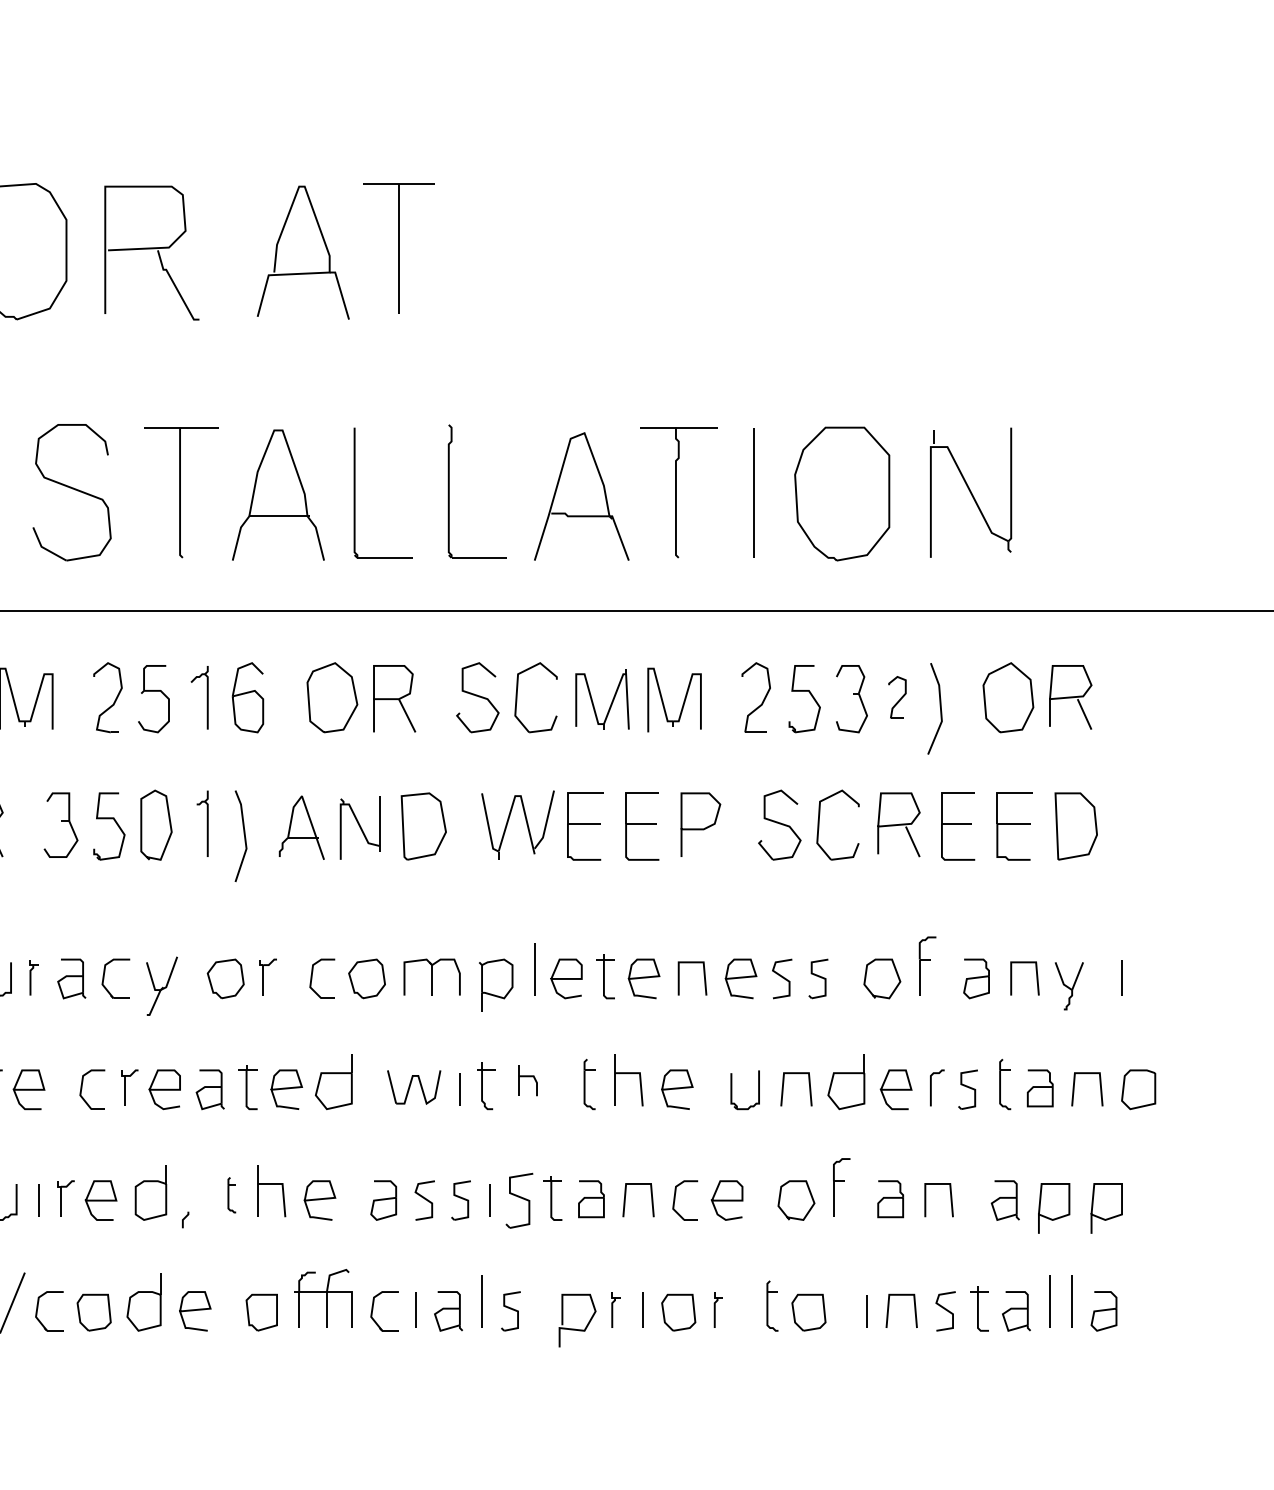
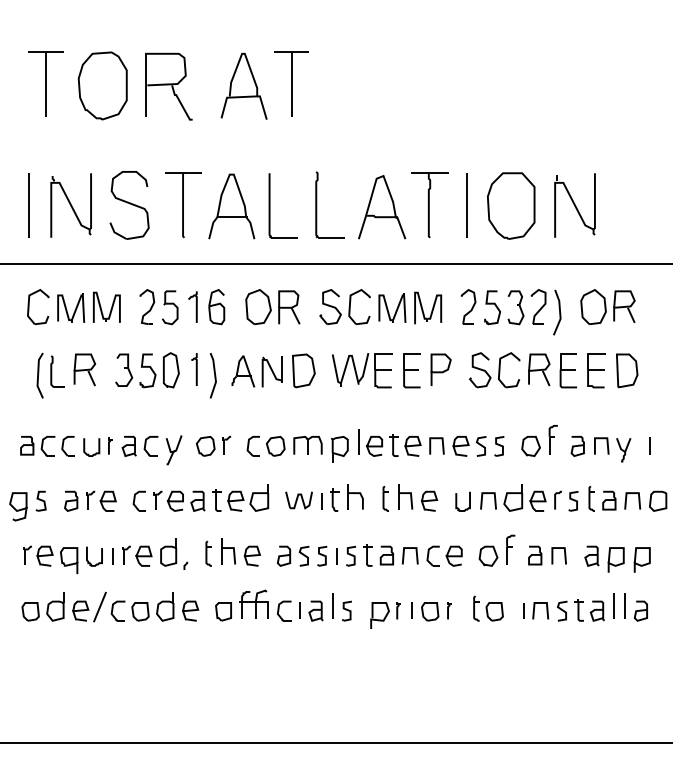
part: (897, 696) -> (538, 306), size x1.67
part: (528, 1079) -> (355, 496), size x1.67
part: (231, 1194) -> (208, 553), size x1.43
part: (517, 1198) -> (350, 555), size x0.71

